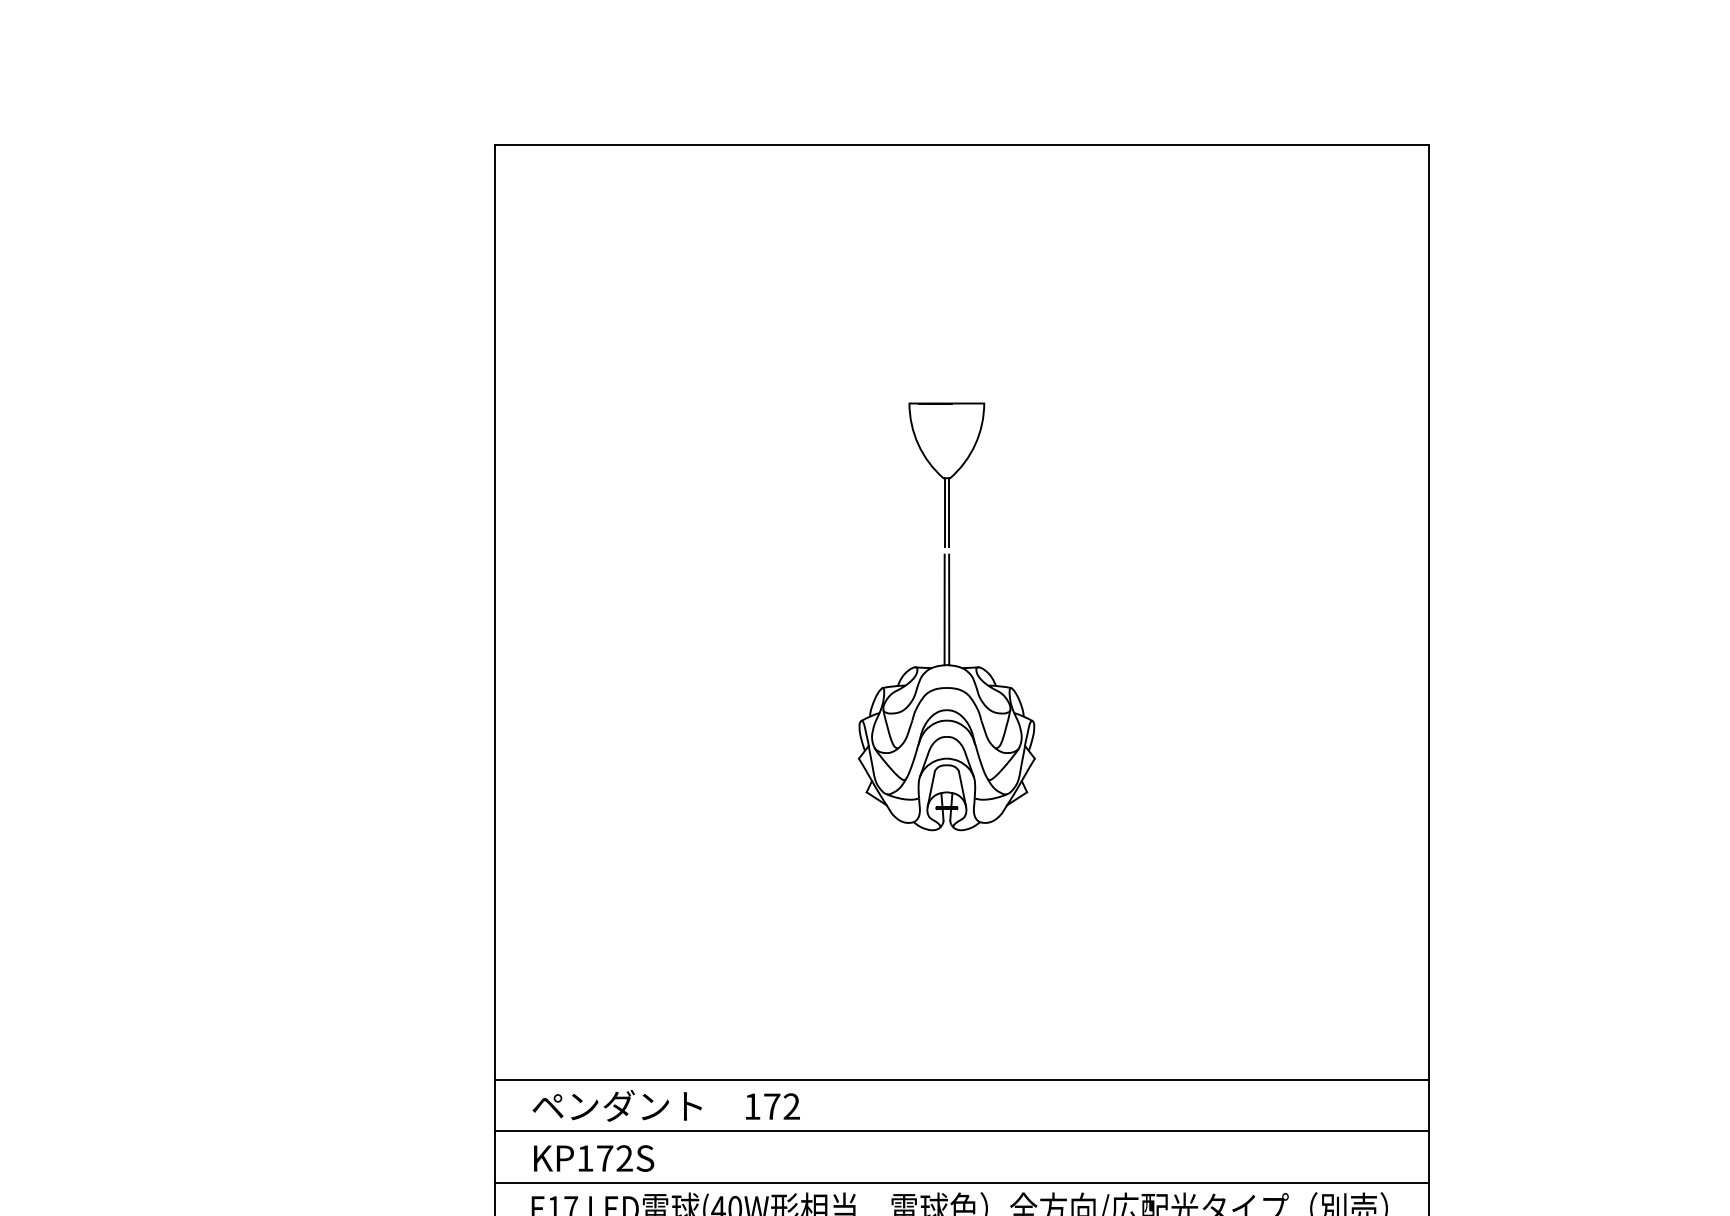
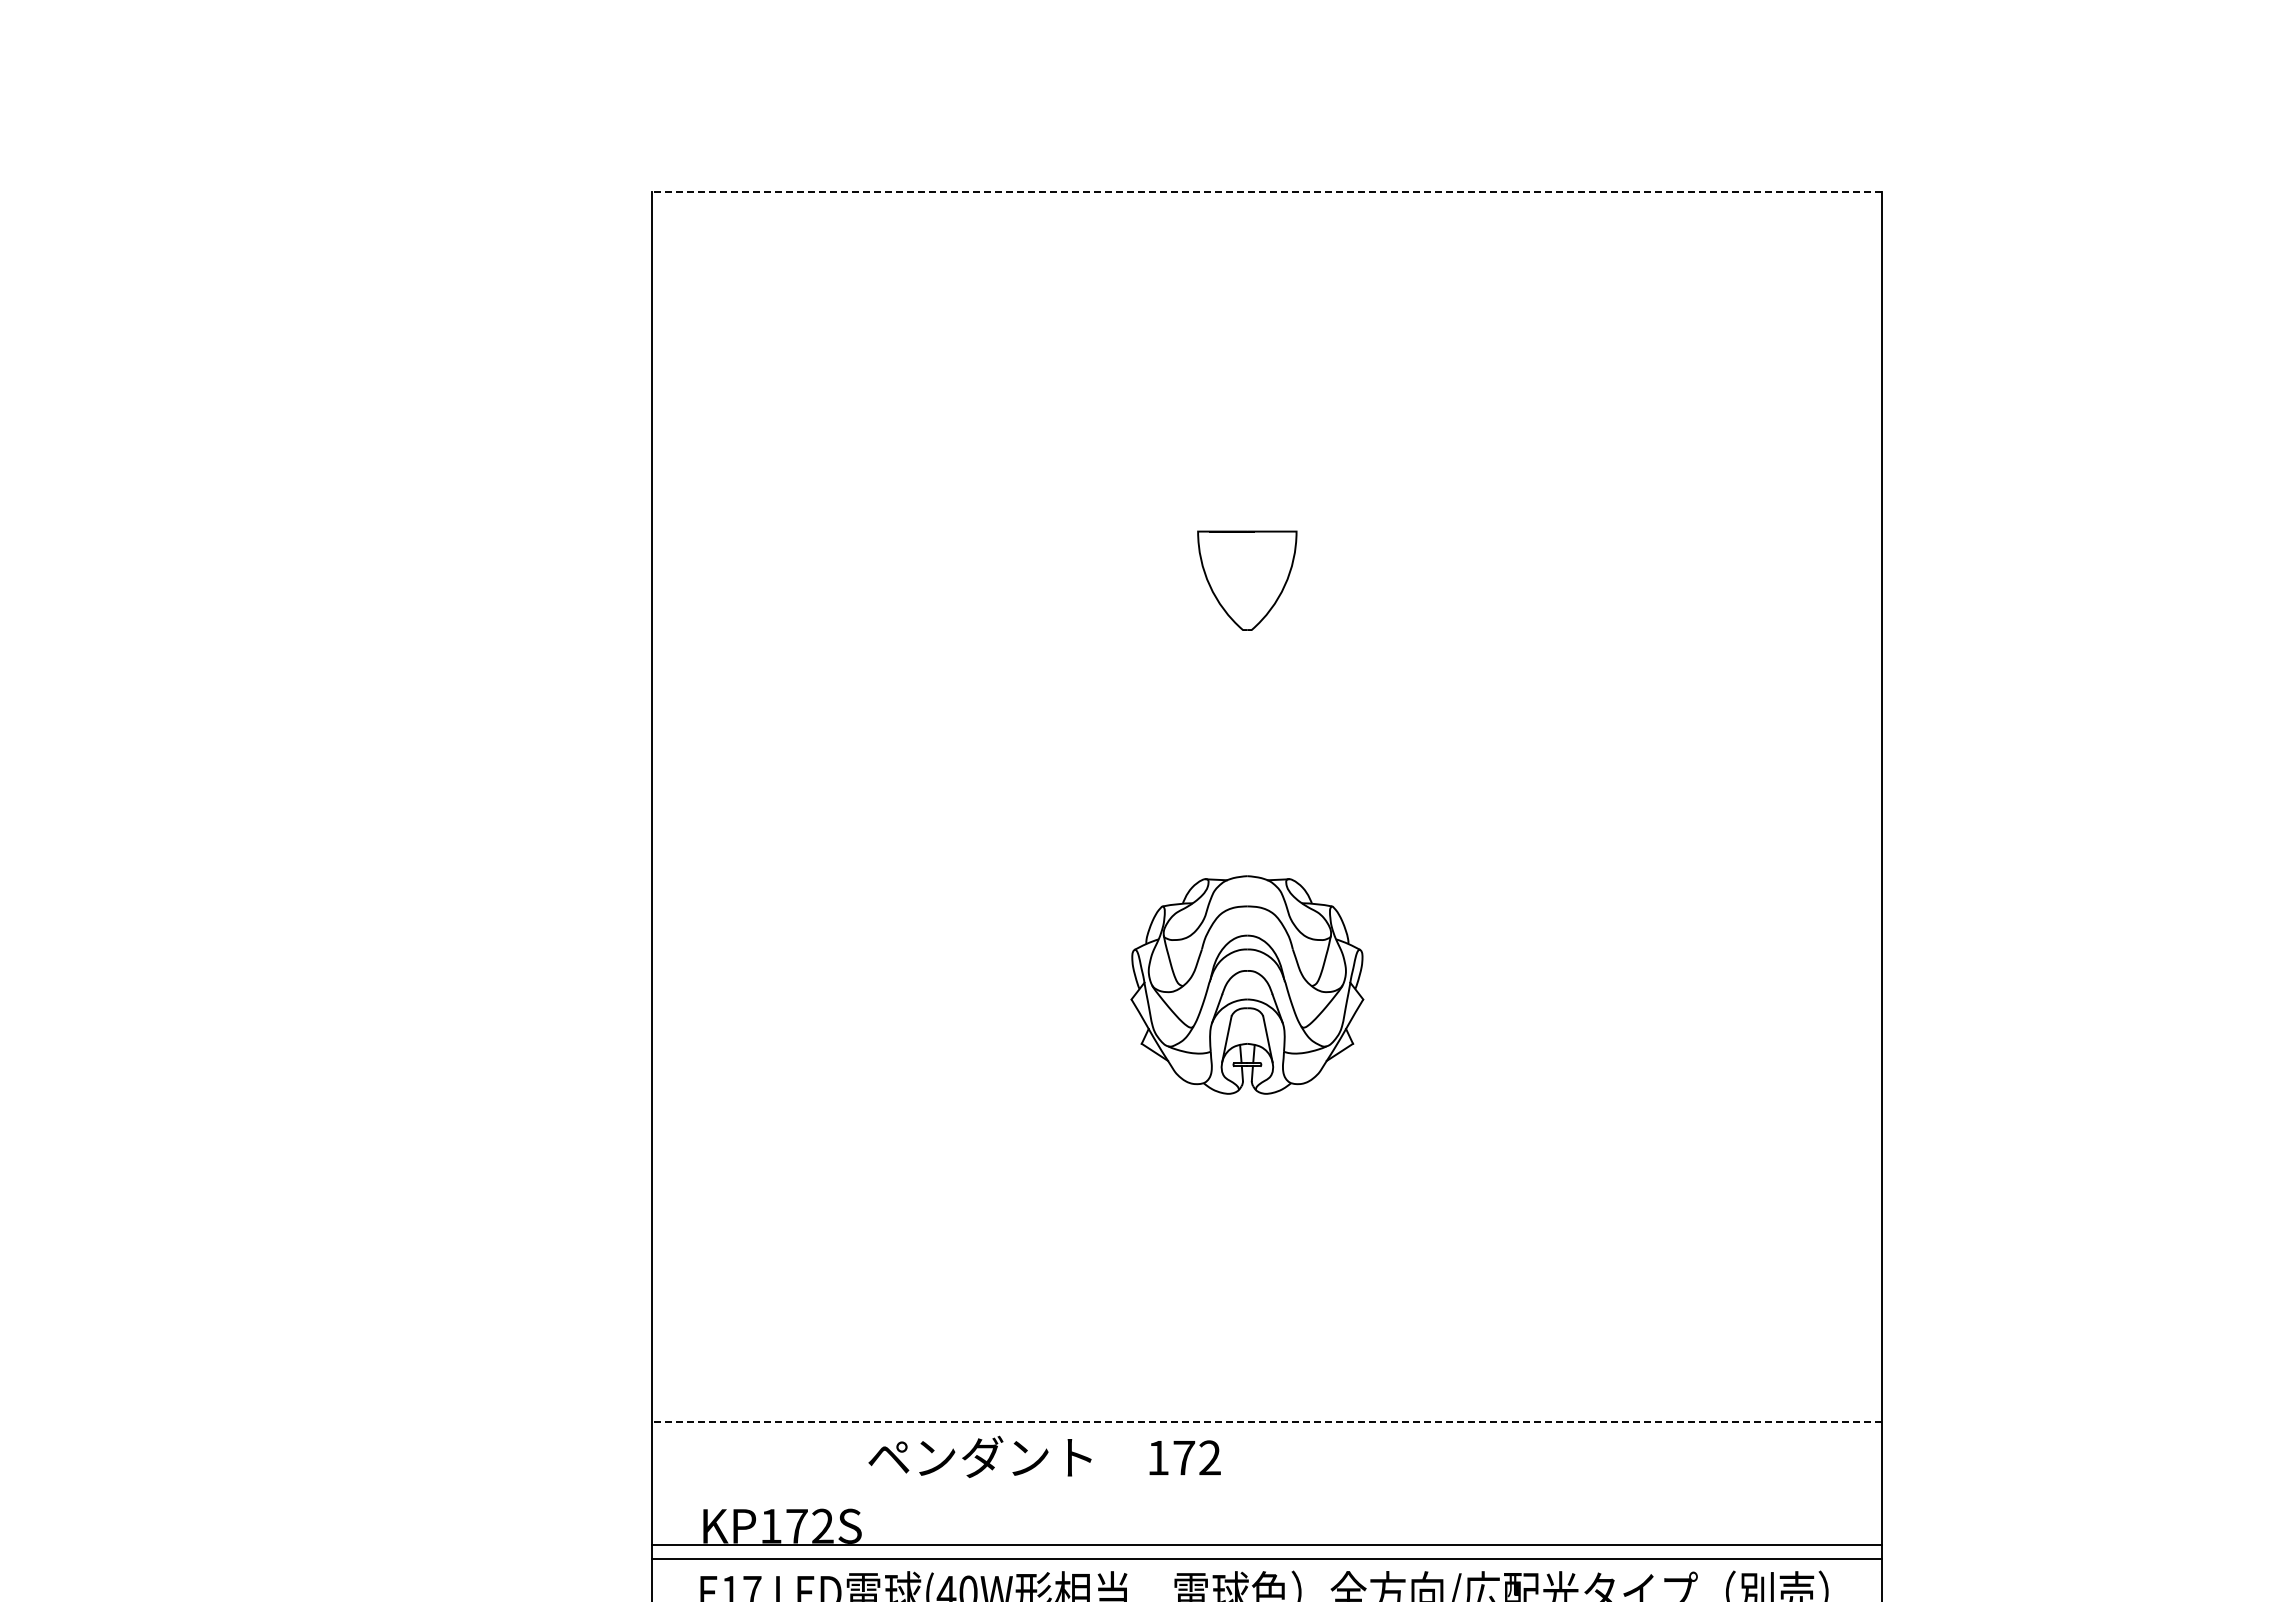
line: (961, 145) -> (1266, 191), solid -> dashed
line: (944, 512) -> (1244, 675), removed
line: (949, 512) -> (1250, 675), removed
line: (944, 609) -> (1244, 803), removed
line: (949, 609) -> (1250, 803), removed
line: (961, 1079) -> (1266, 1422), solid -> dashed
text: (666, 1105) -> (1044, 1456), moved
line: (961, 1131) -> (1266, 1544), moved

